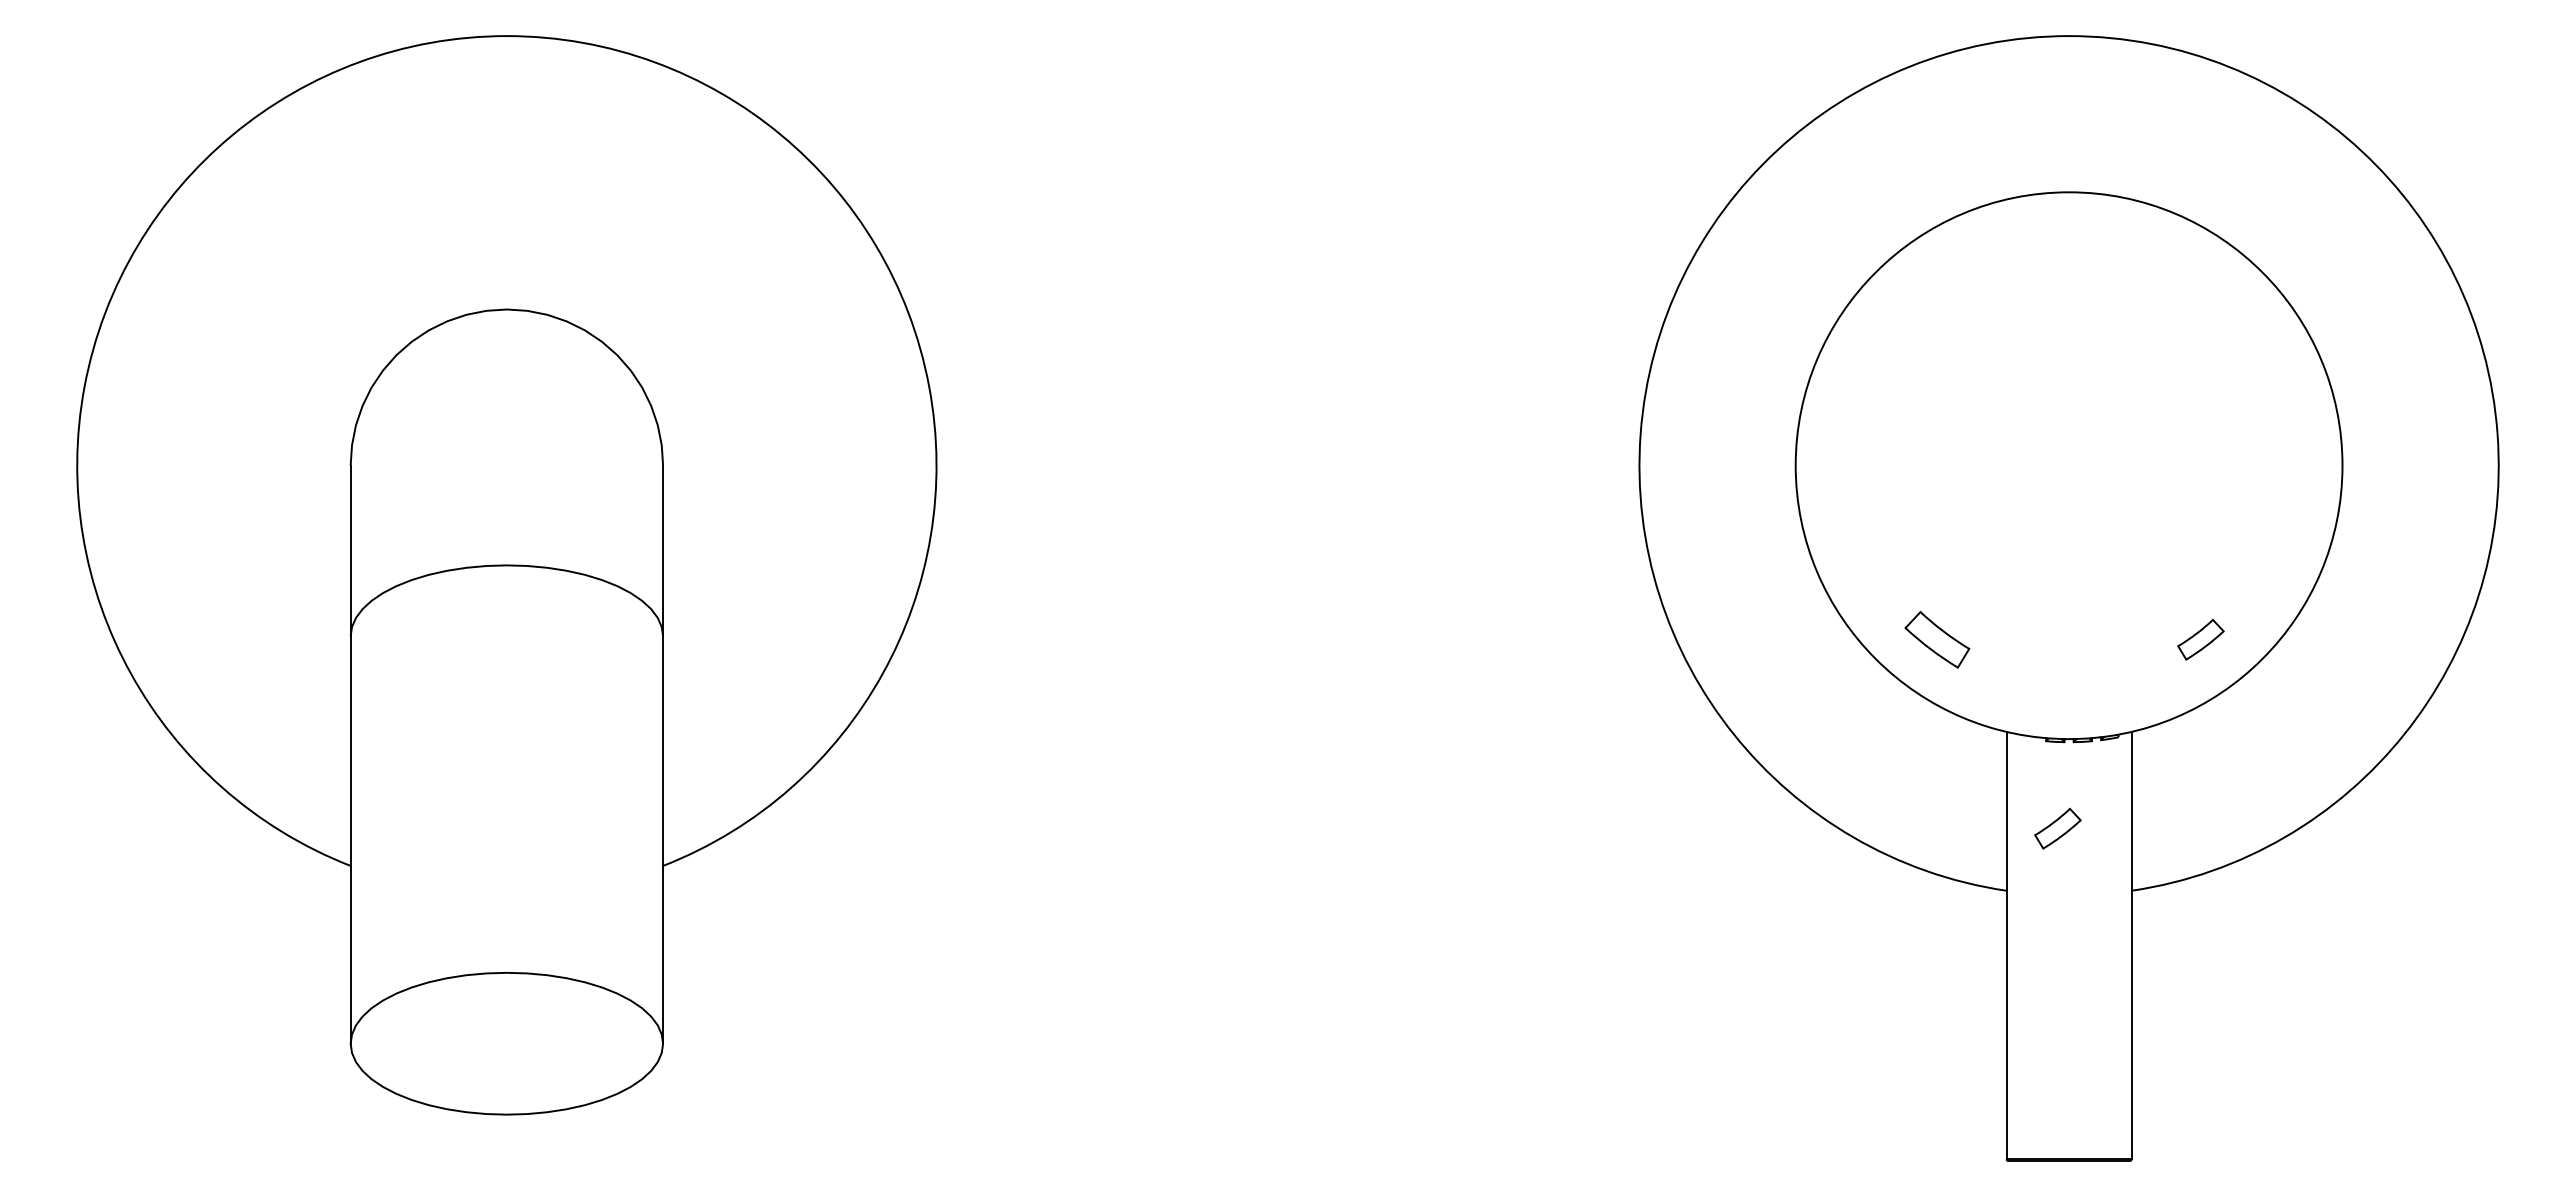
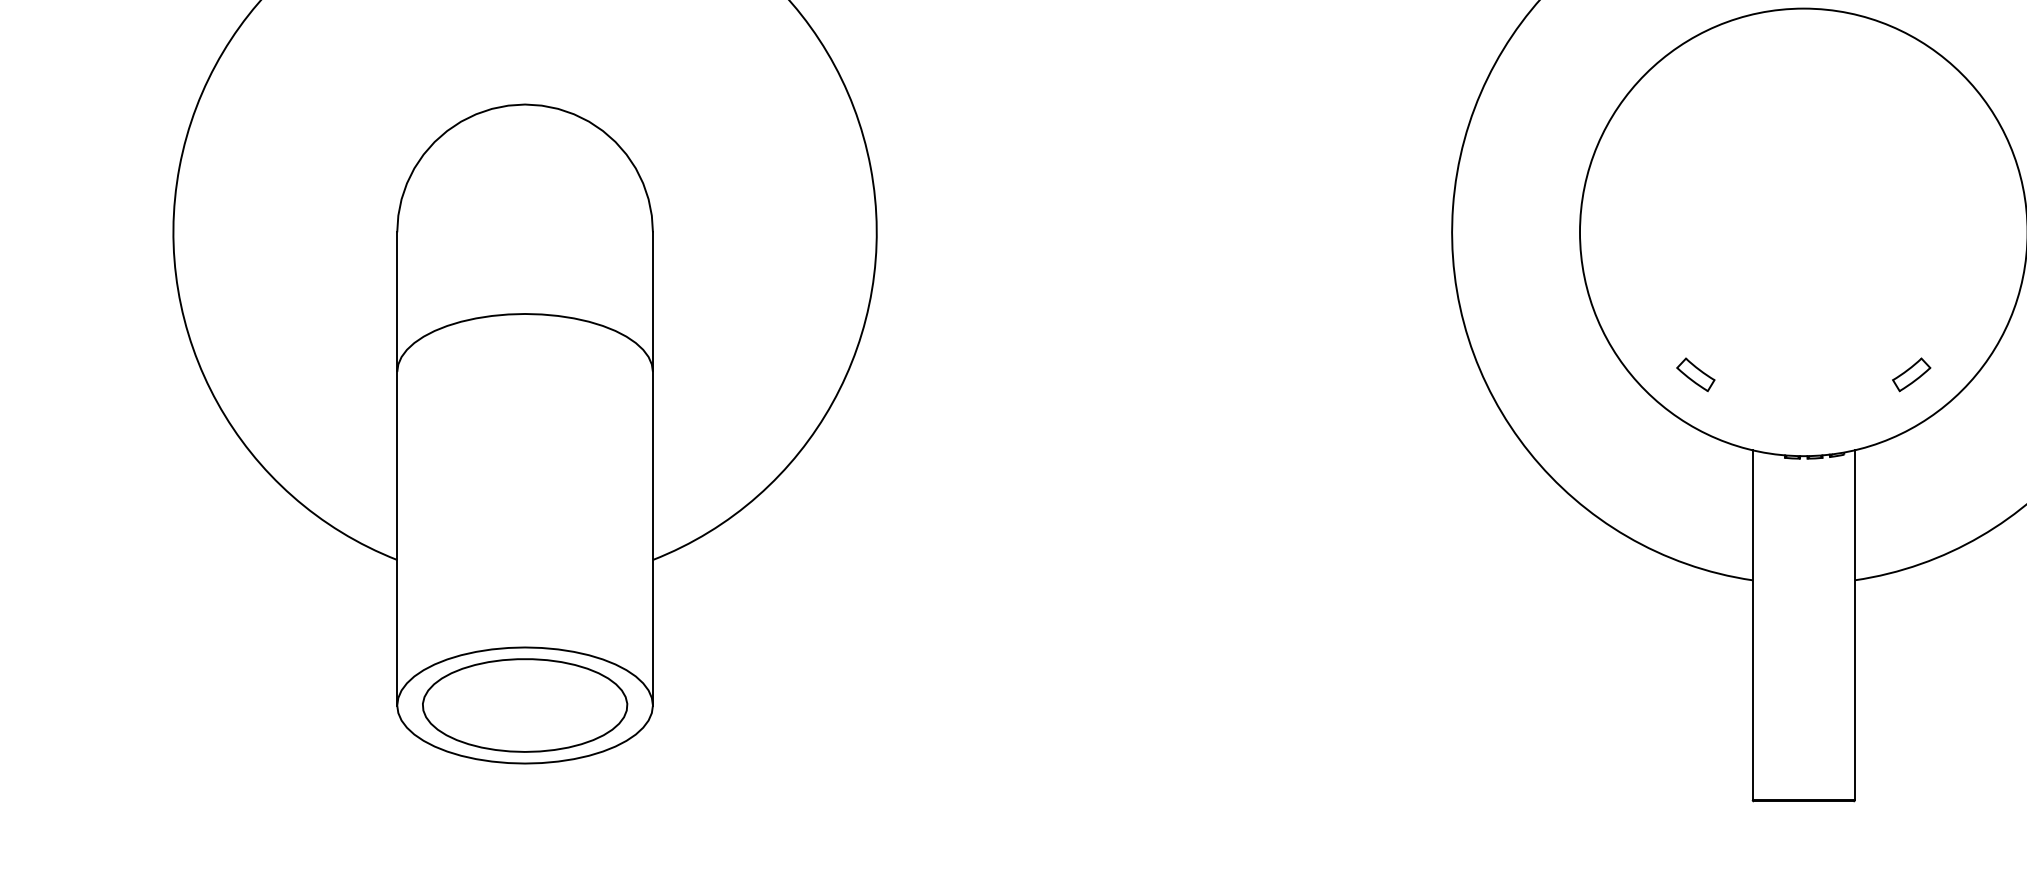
part: (1936, 639) -> (1695, 374), size x0.71
part: (2057, 828) -> (1794, 529), removed
part: (506, 1043) -> (524, 705), added

